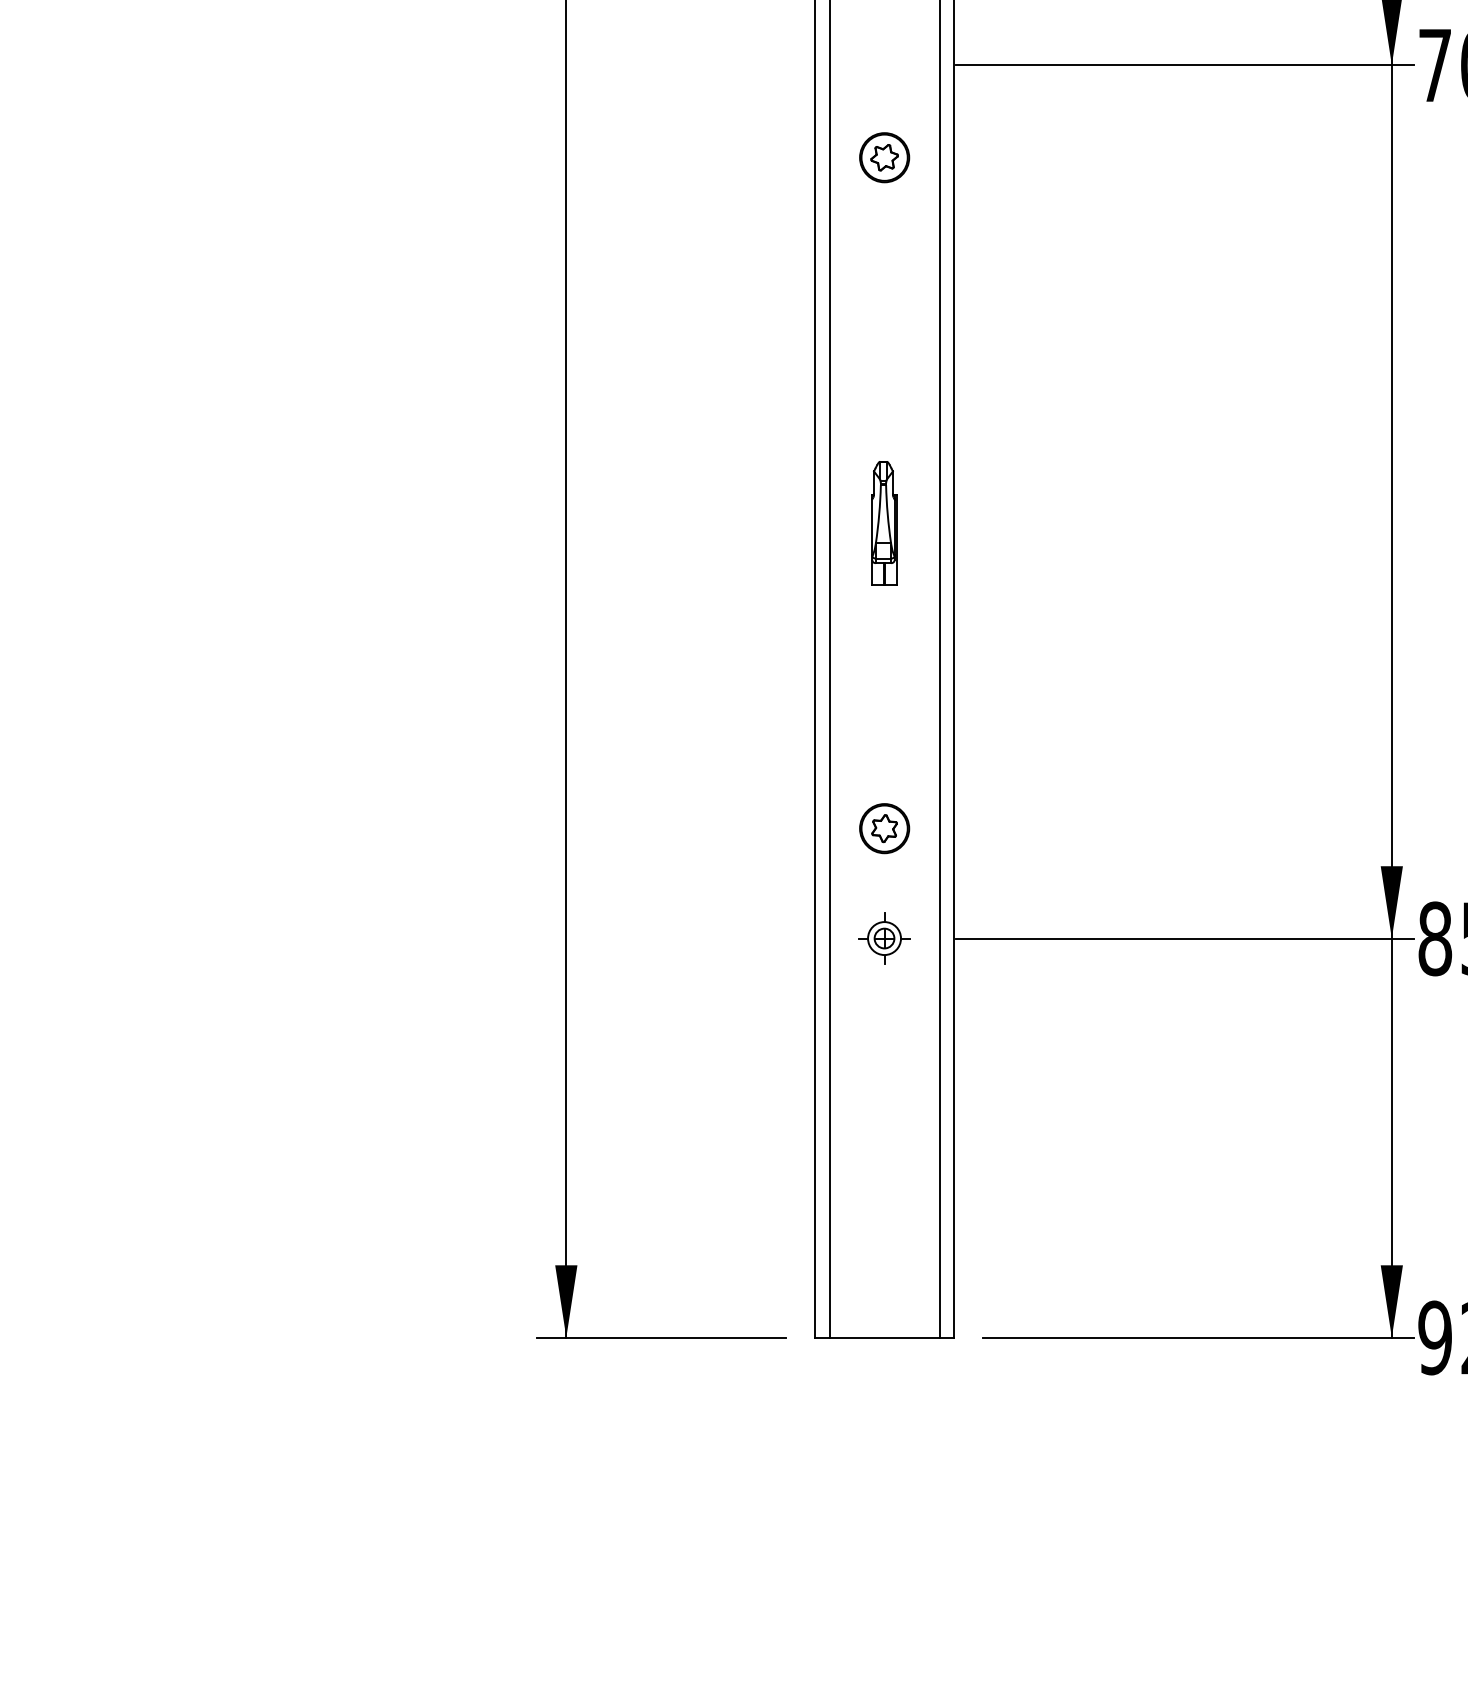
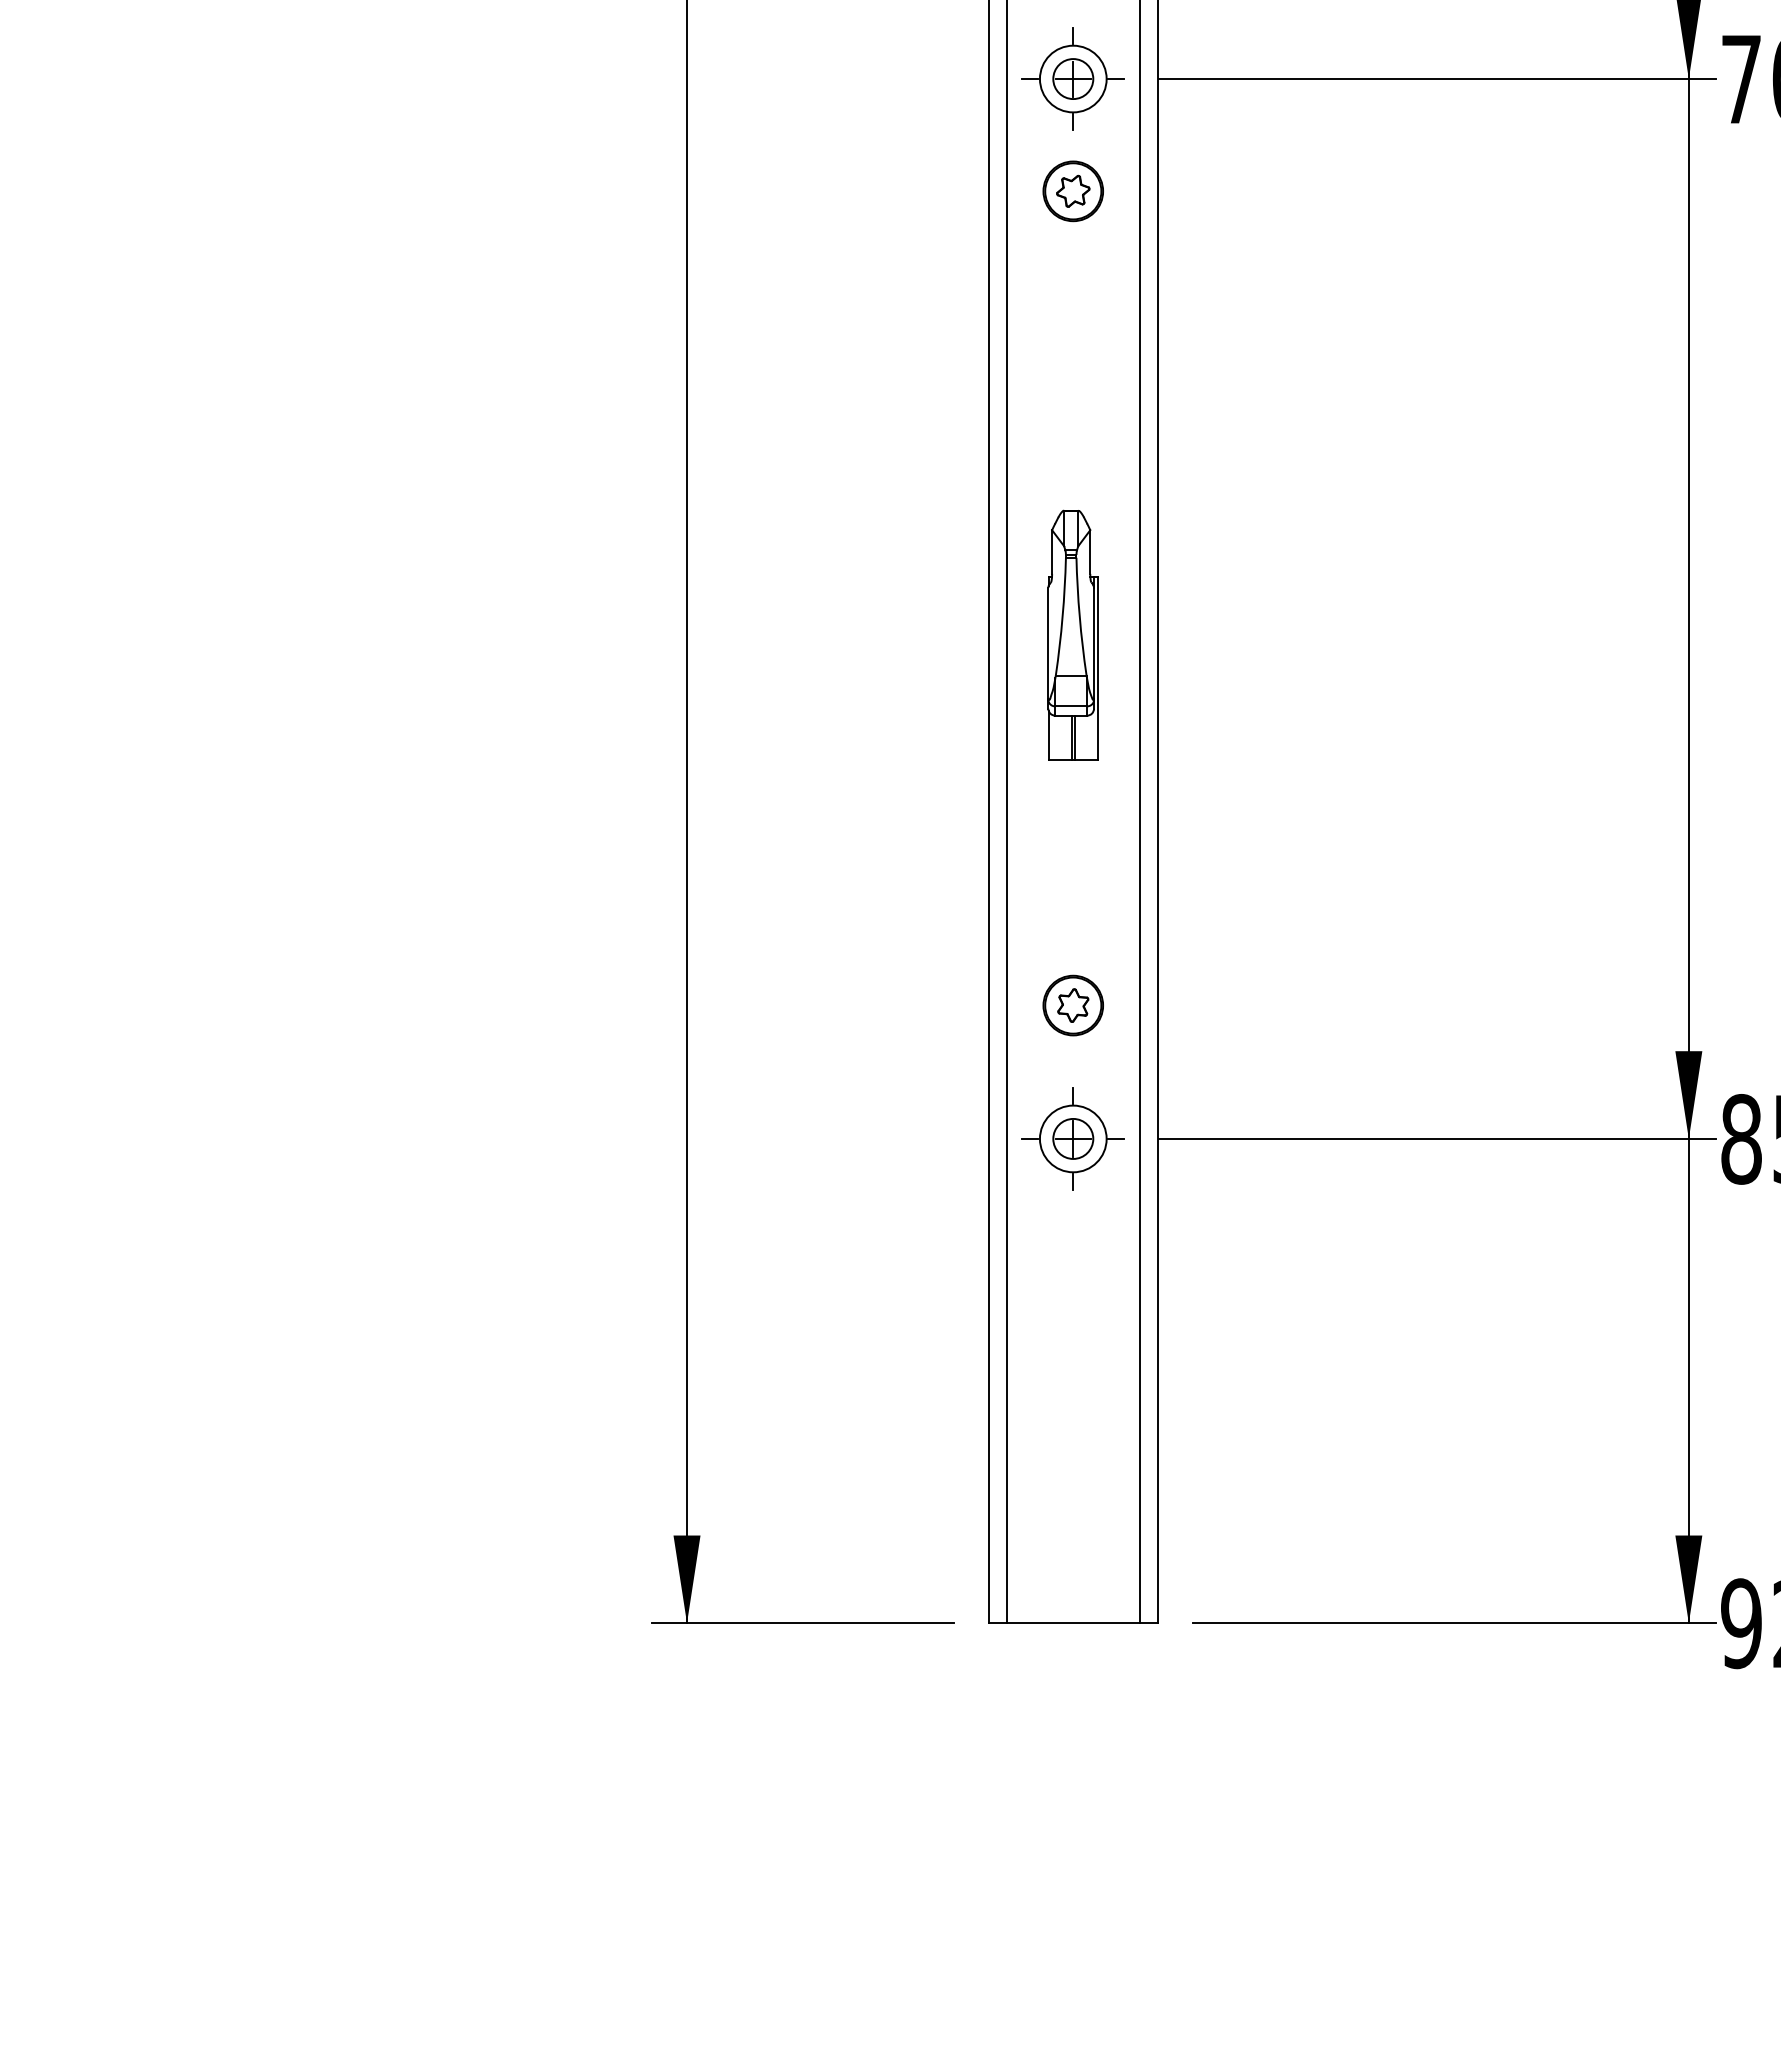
part: (883, 64) -> (1072, 78), added
part: (883, 522) -> (1072, 634), size x1.67
part: (883, 938) -> (1072, 1138), size x1.67

